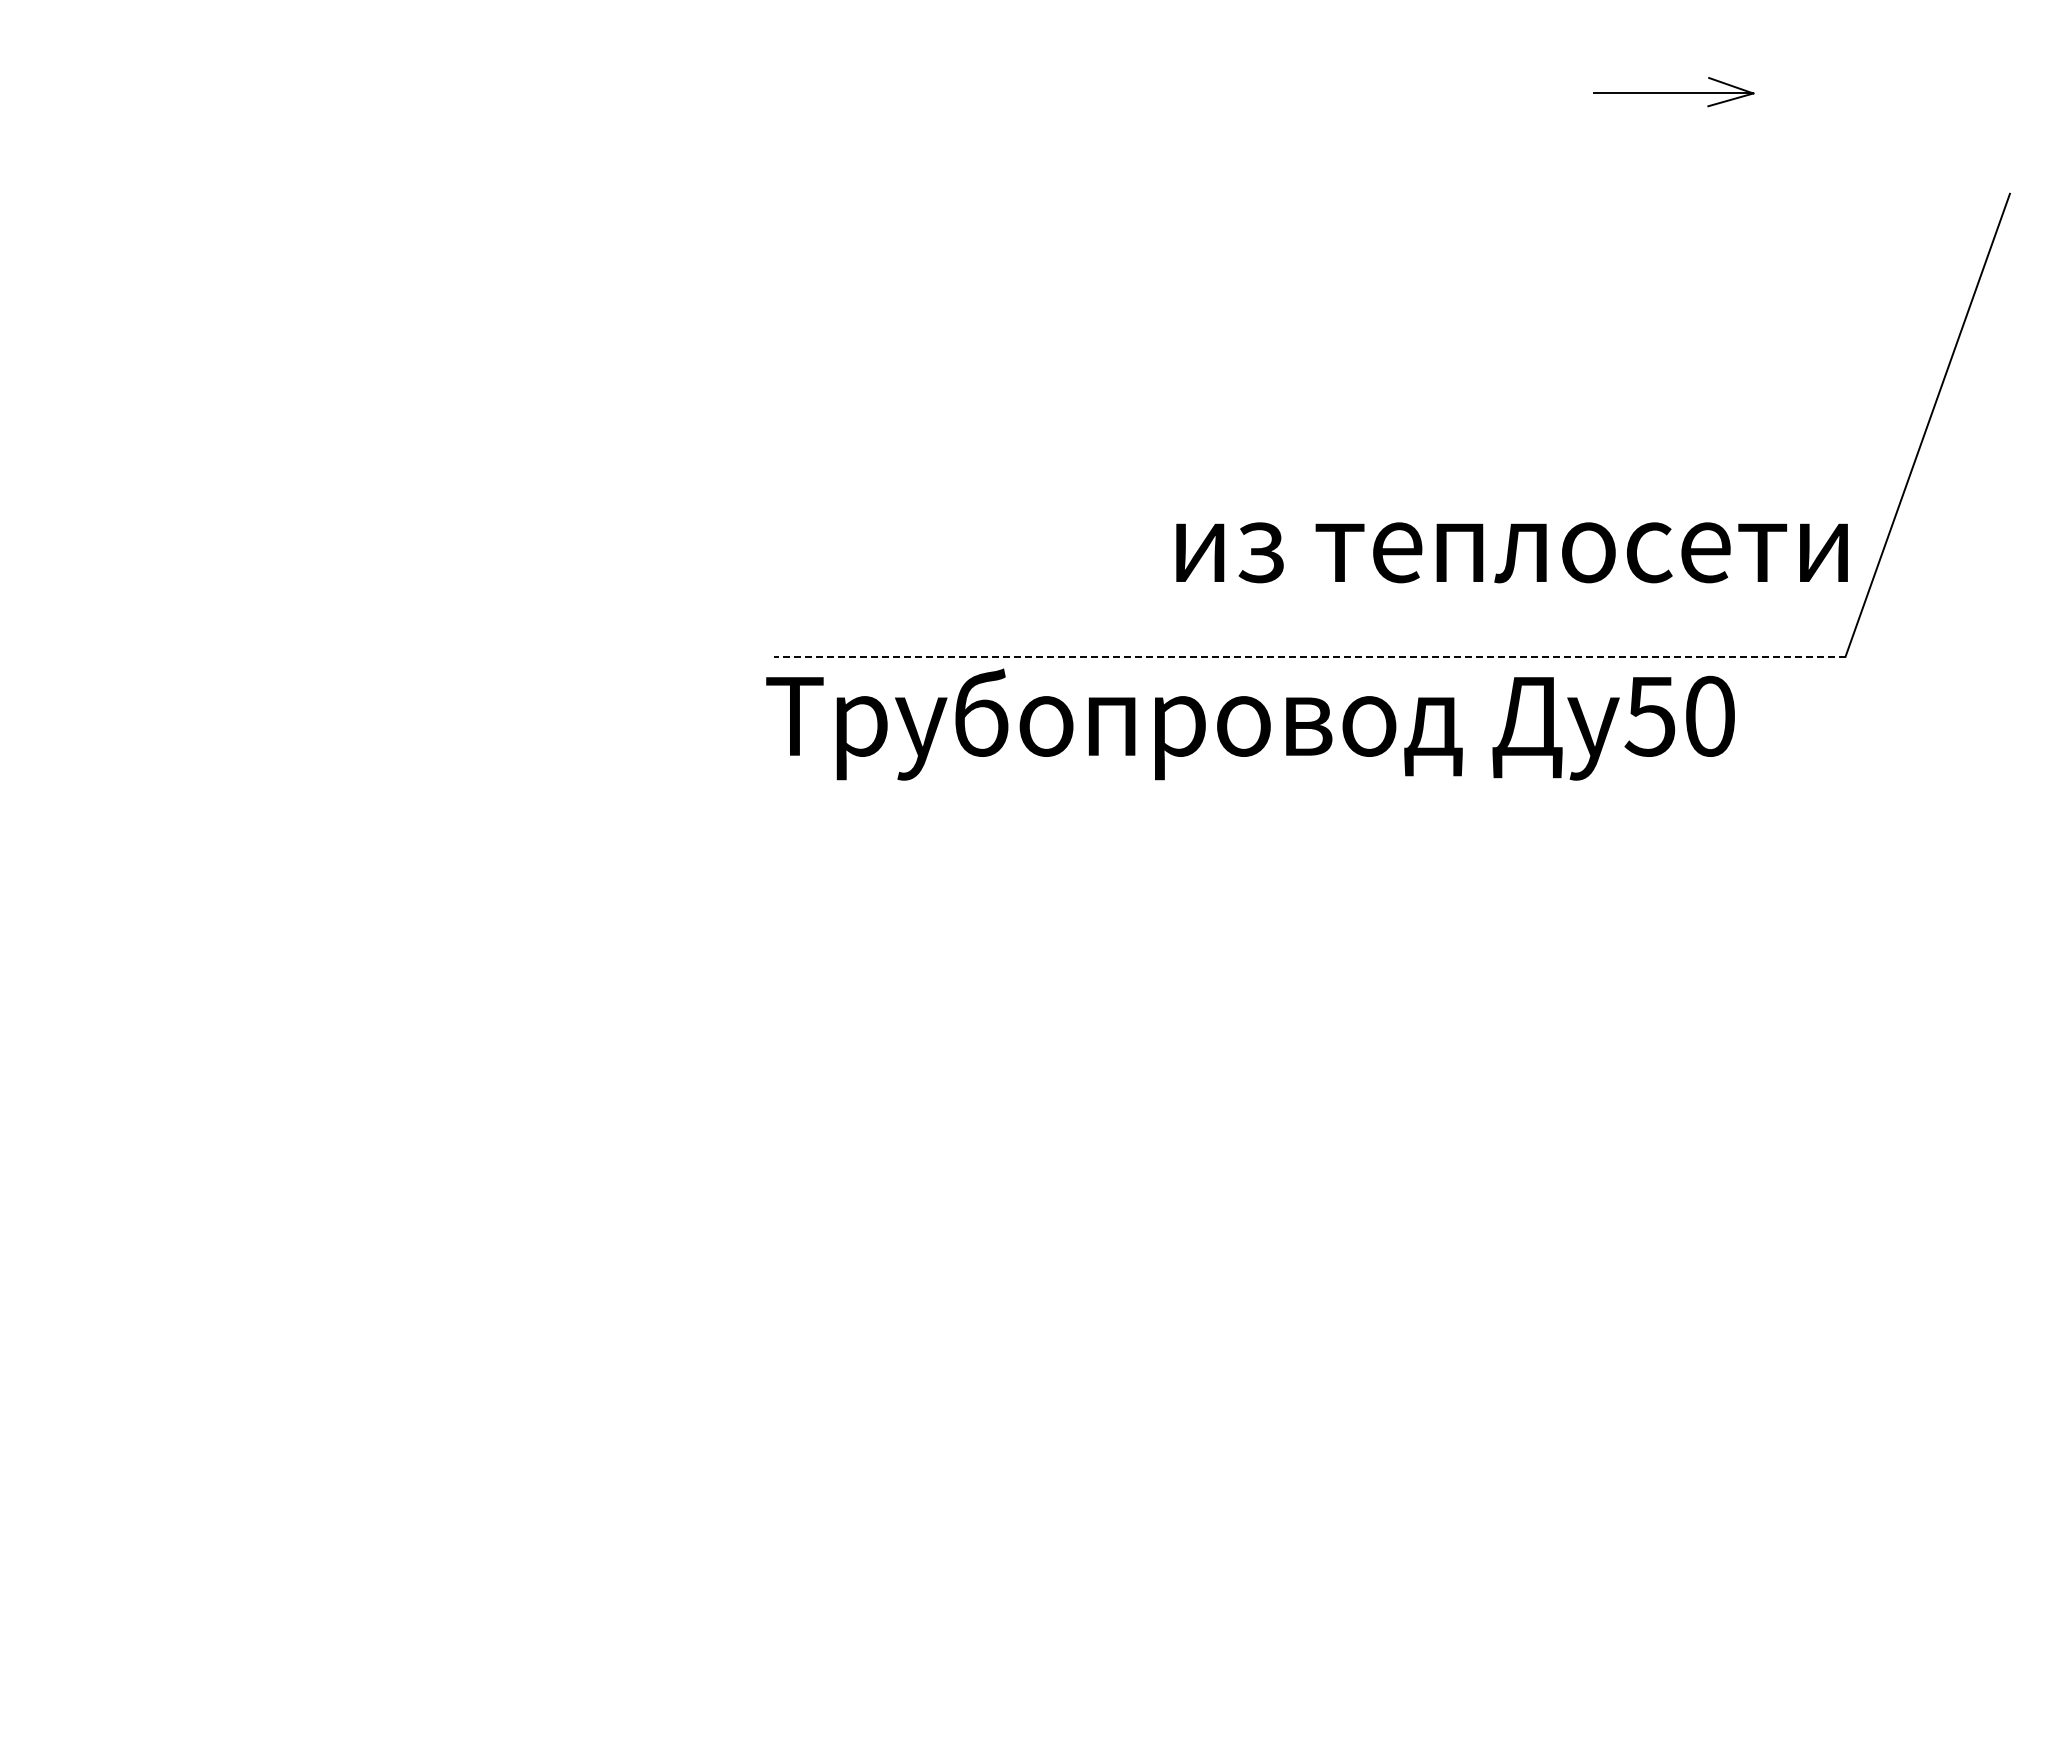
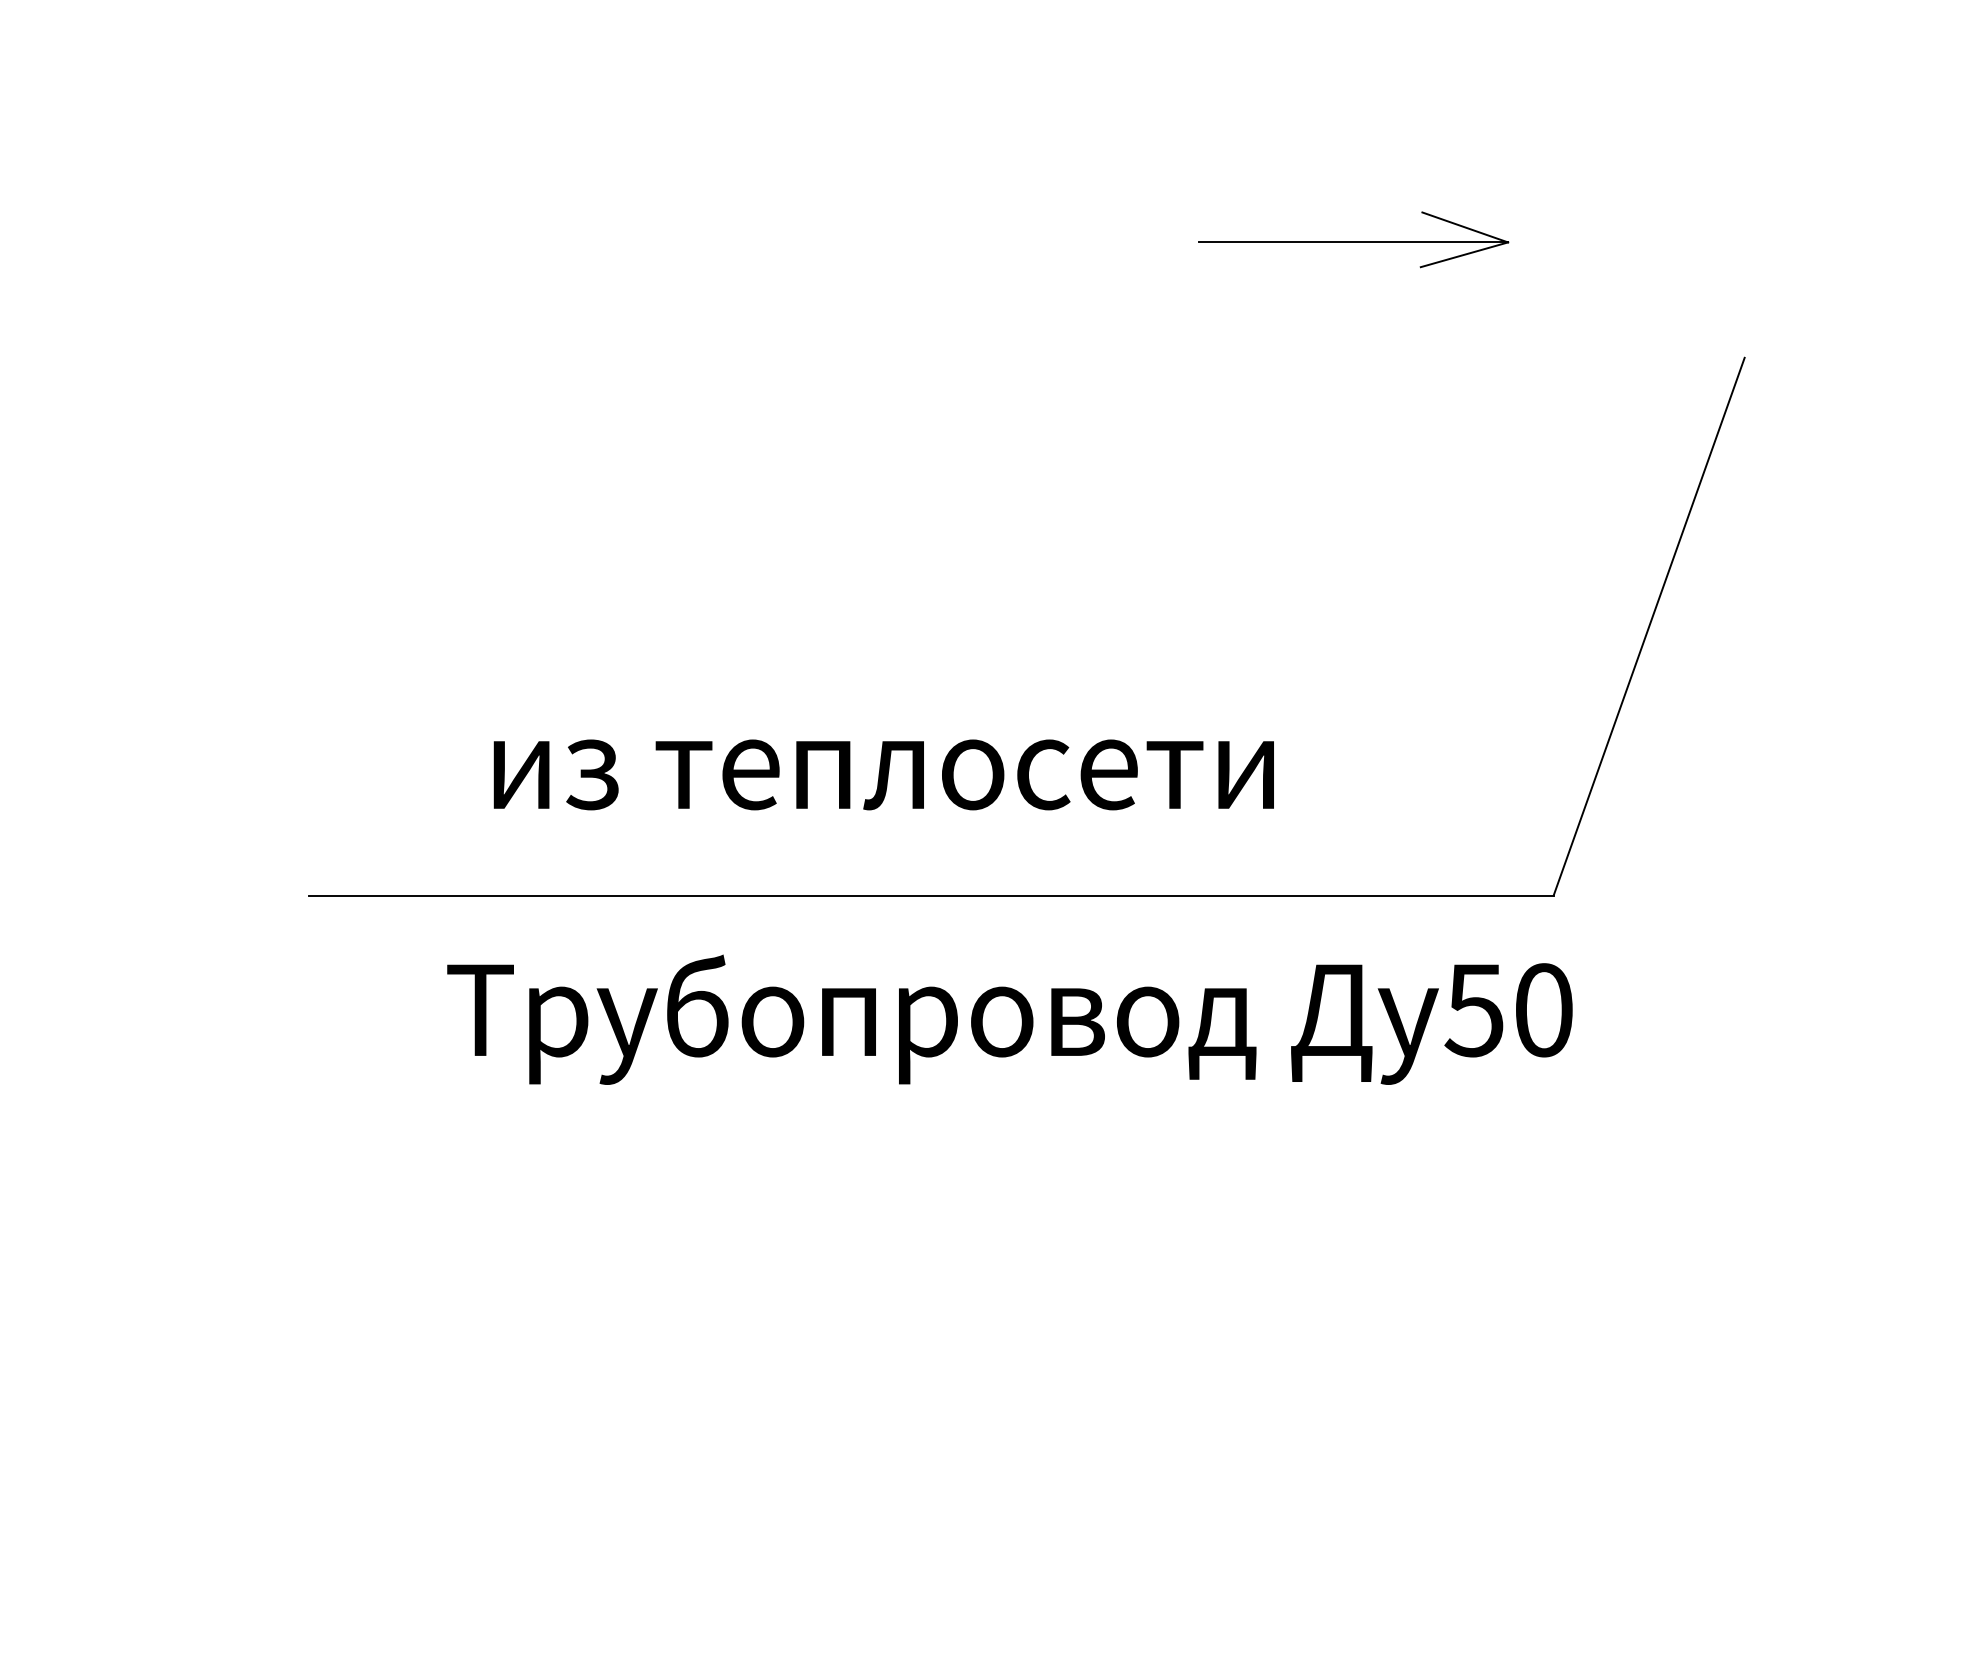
part: (1673, 91) -> (1353, 238), size x1.67
text: (1511, 552) -> (883, 774), moved
line: (1309, 656) -> (930, 895), dashed -> solid
text: (1250, 724) -> (1009, 1019), moved

